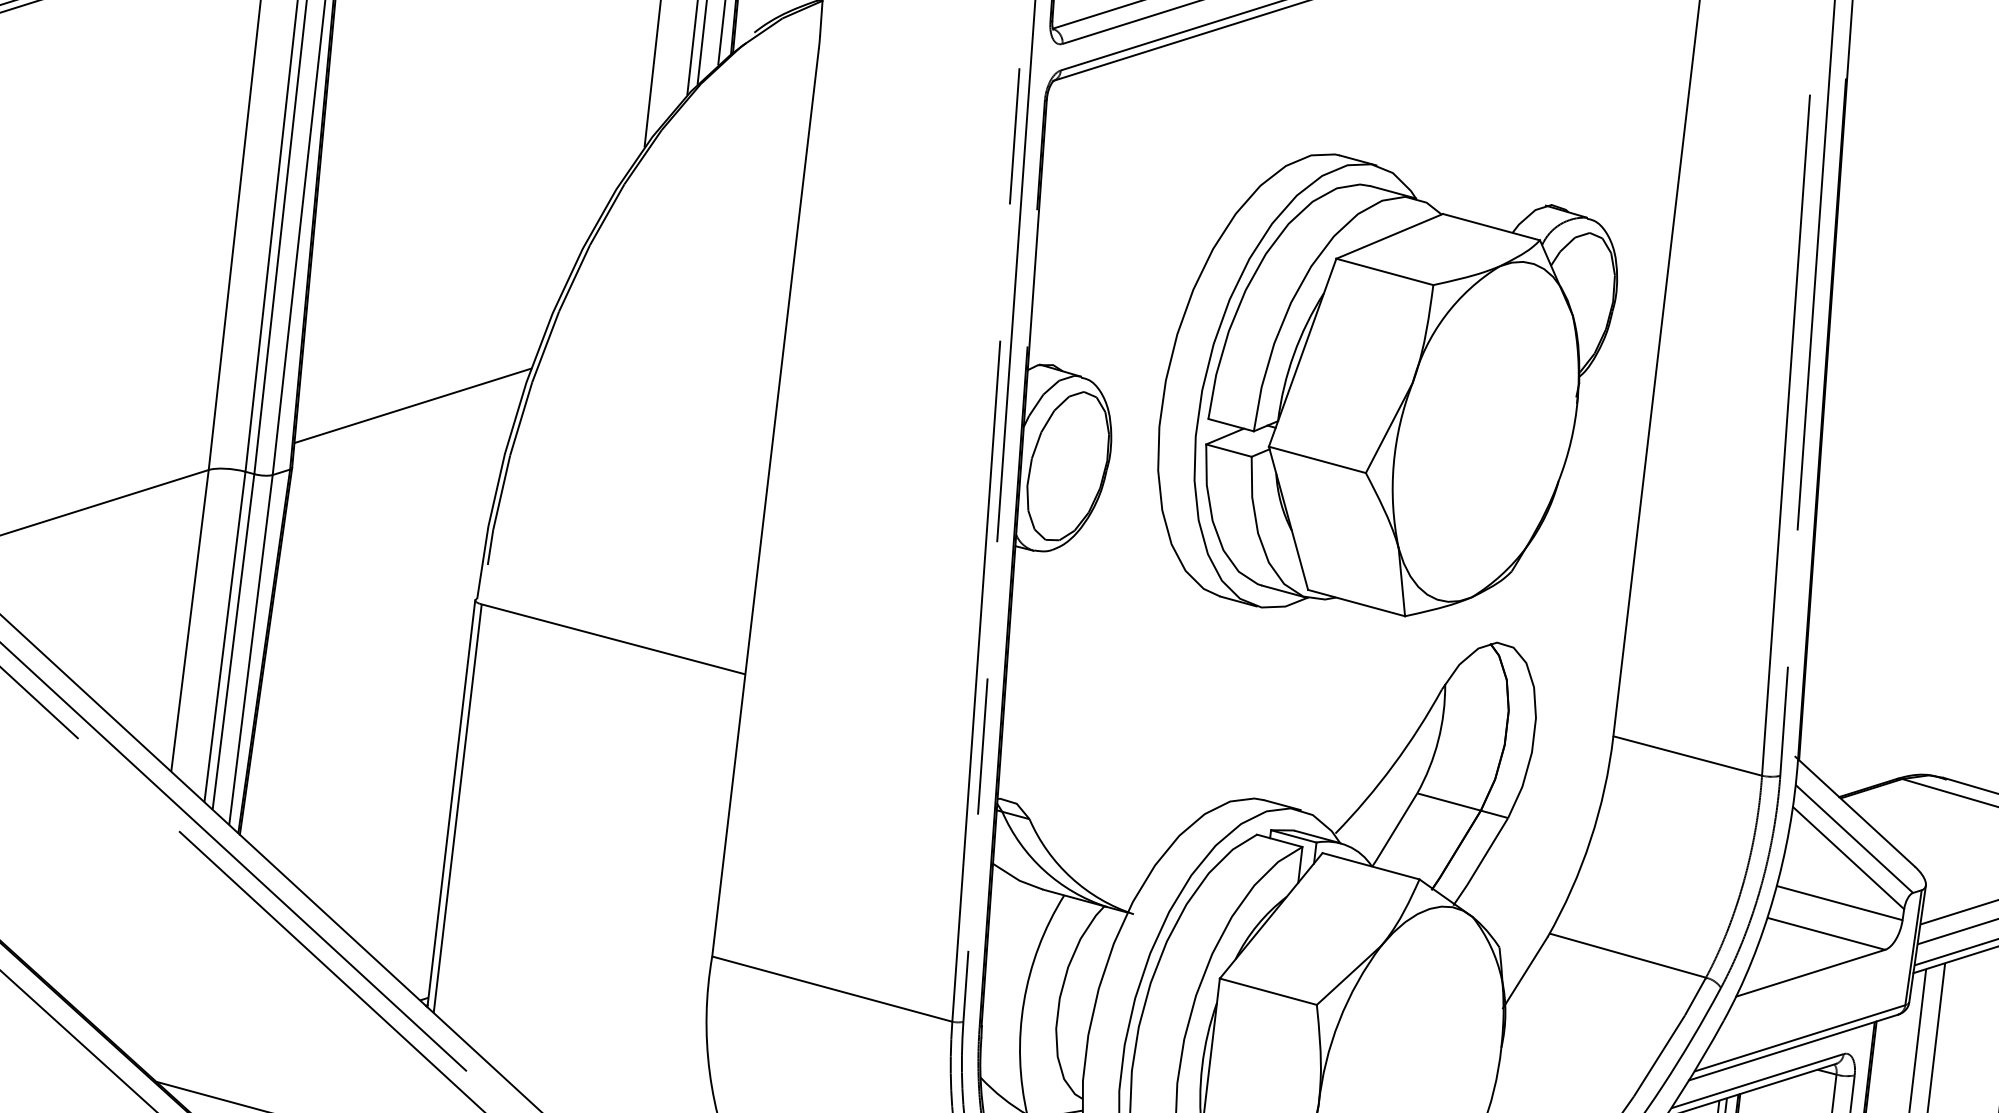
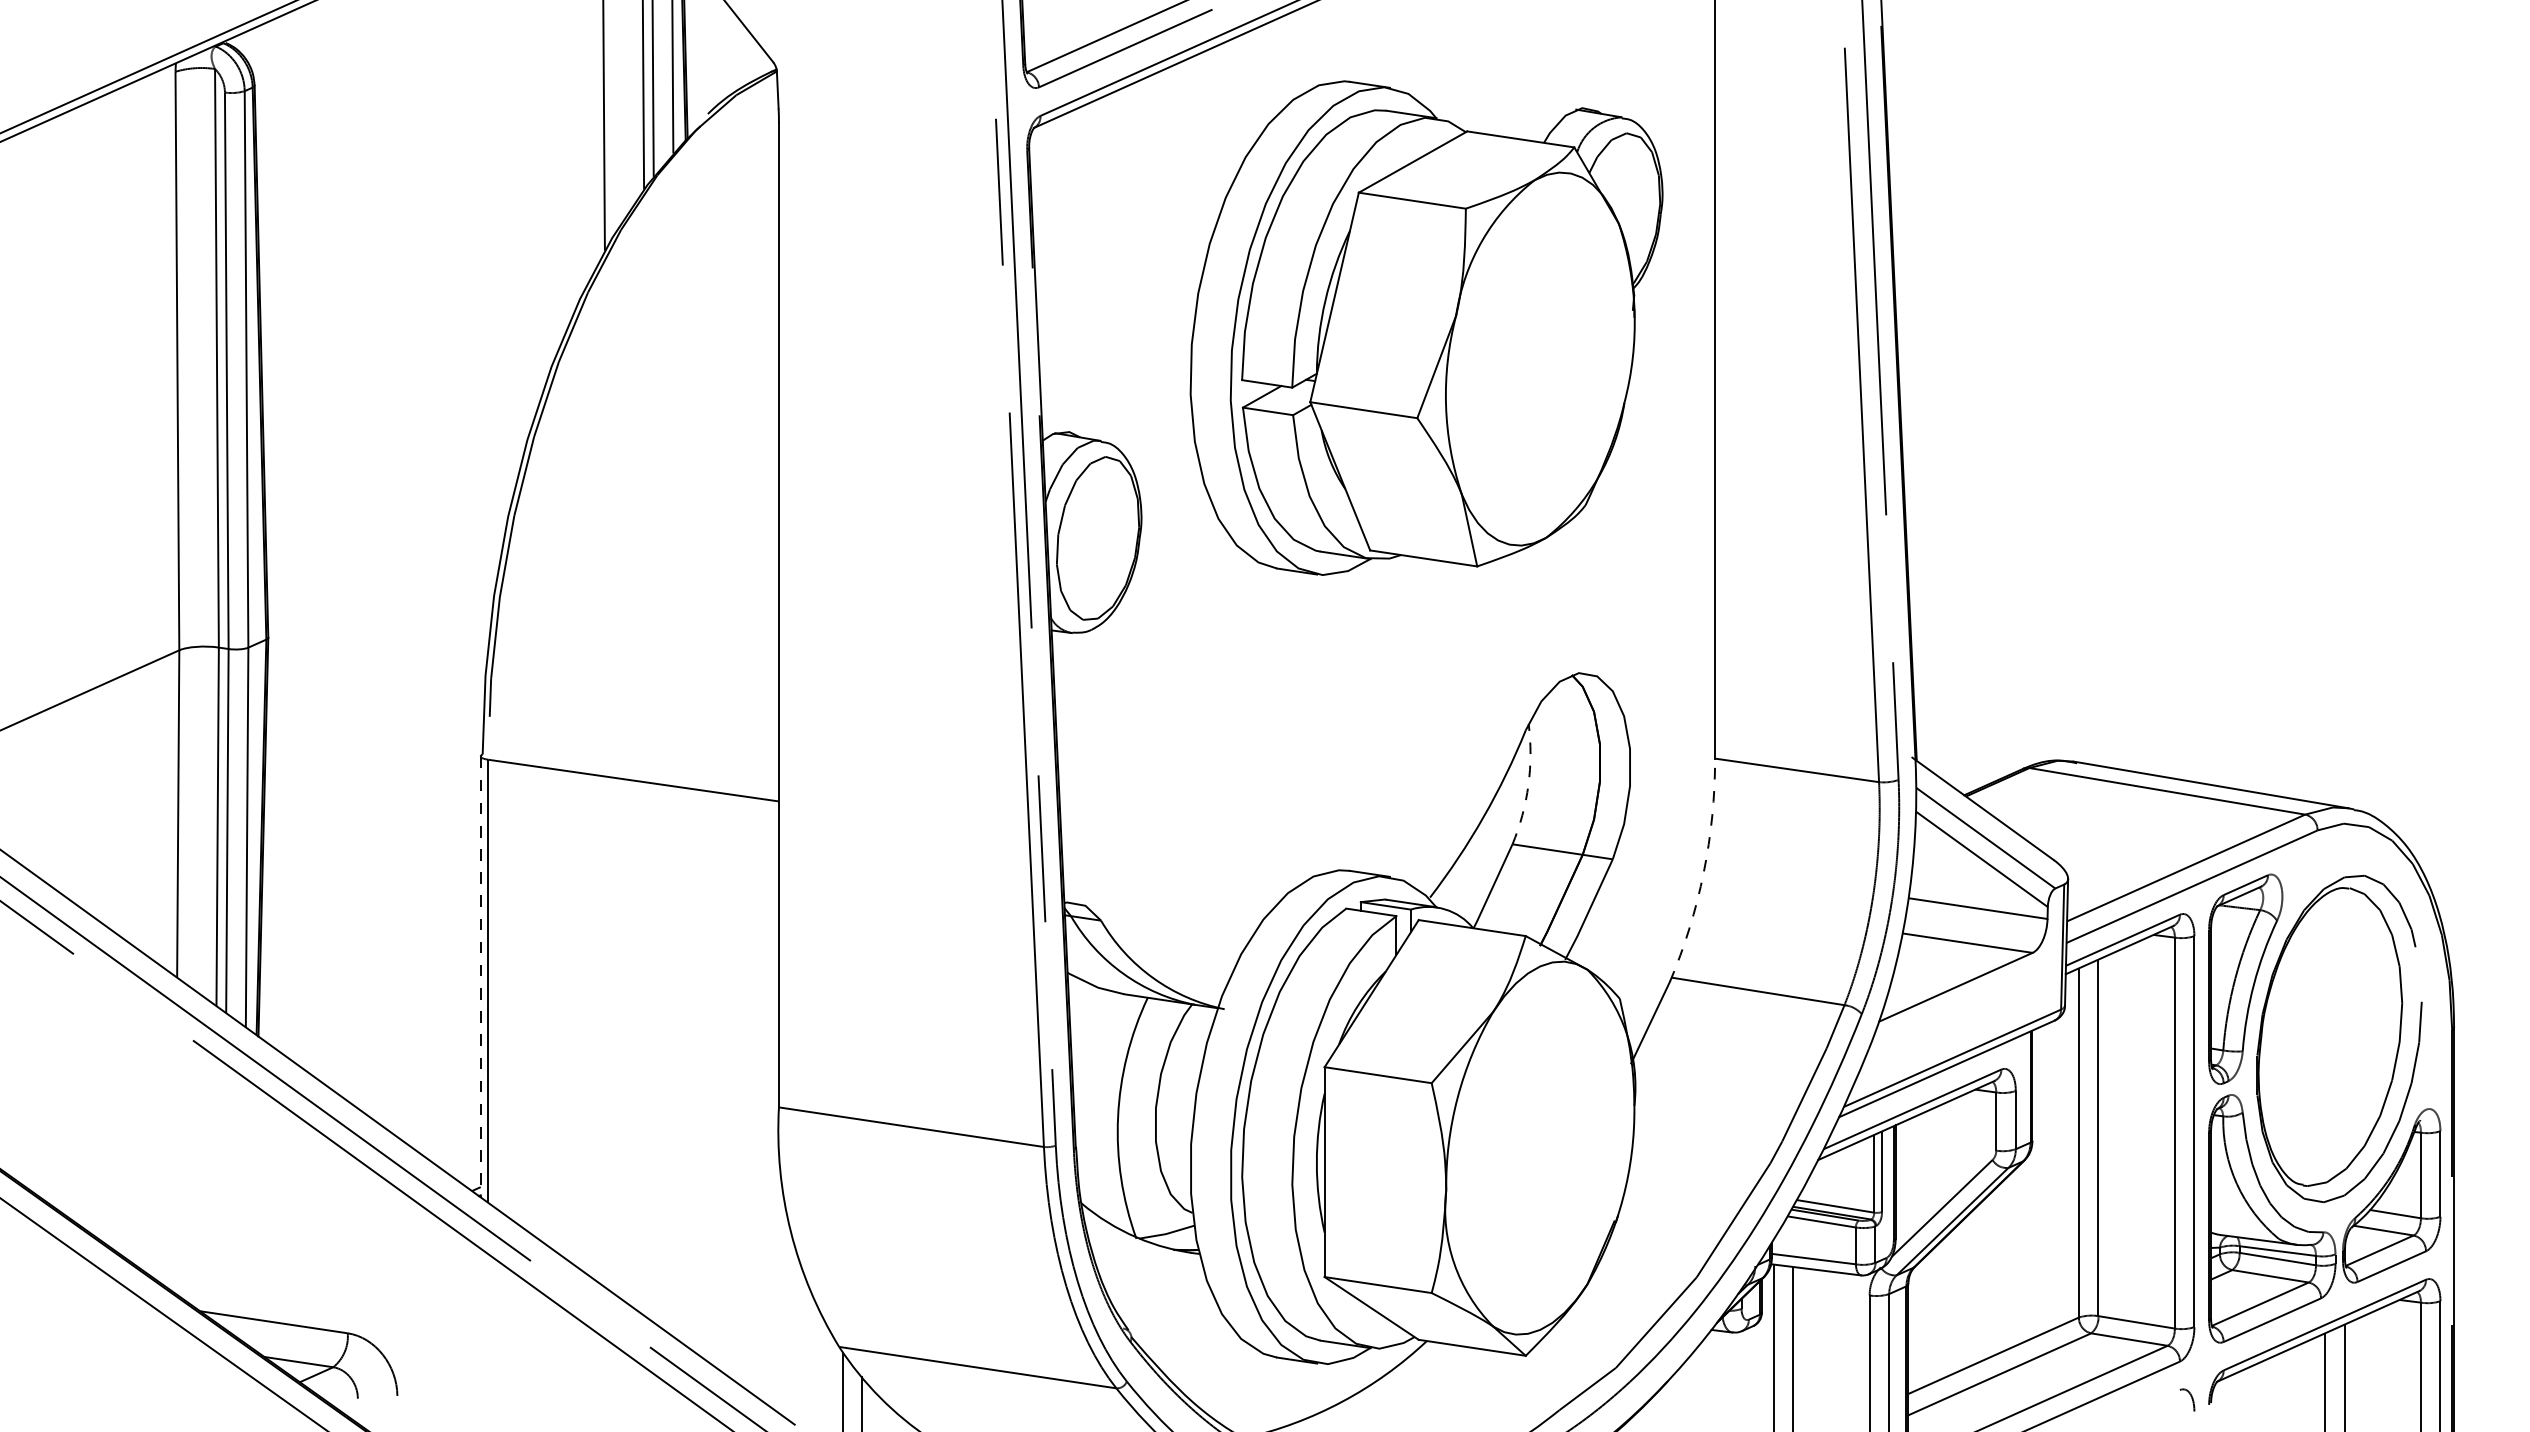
part: (1384, 390) -> (1426, 327), moved
line: (412, 405) -> (389, 555), removed
arc: (1438, 740) -> (1528, 785), solid -> dashed
line: (451, 804) -> (480, 977), solid -> dashed
arc: (1590, 840) -> (1703, 872), solid -> dashed

